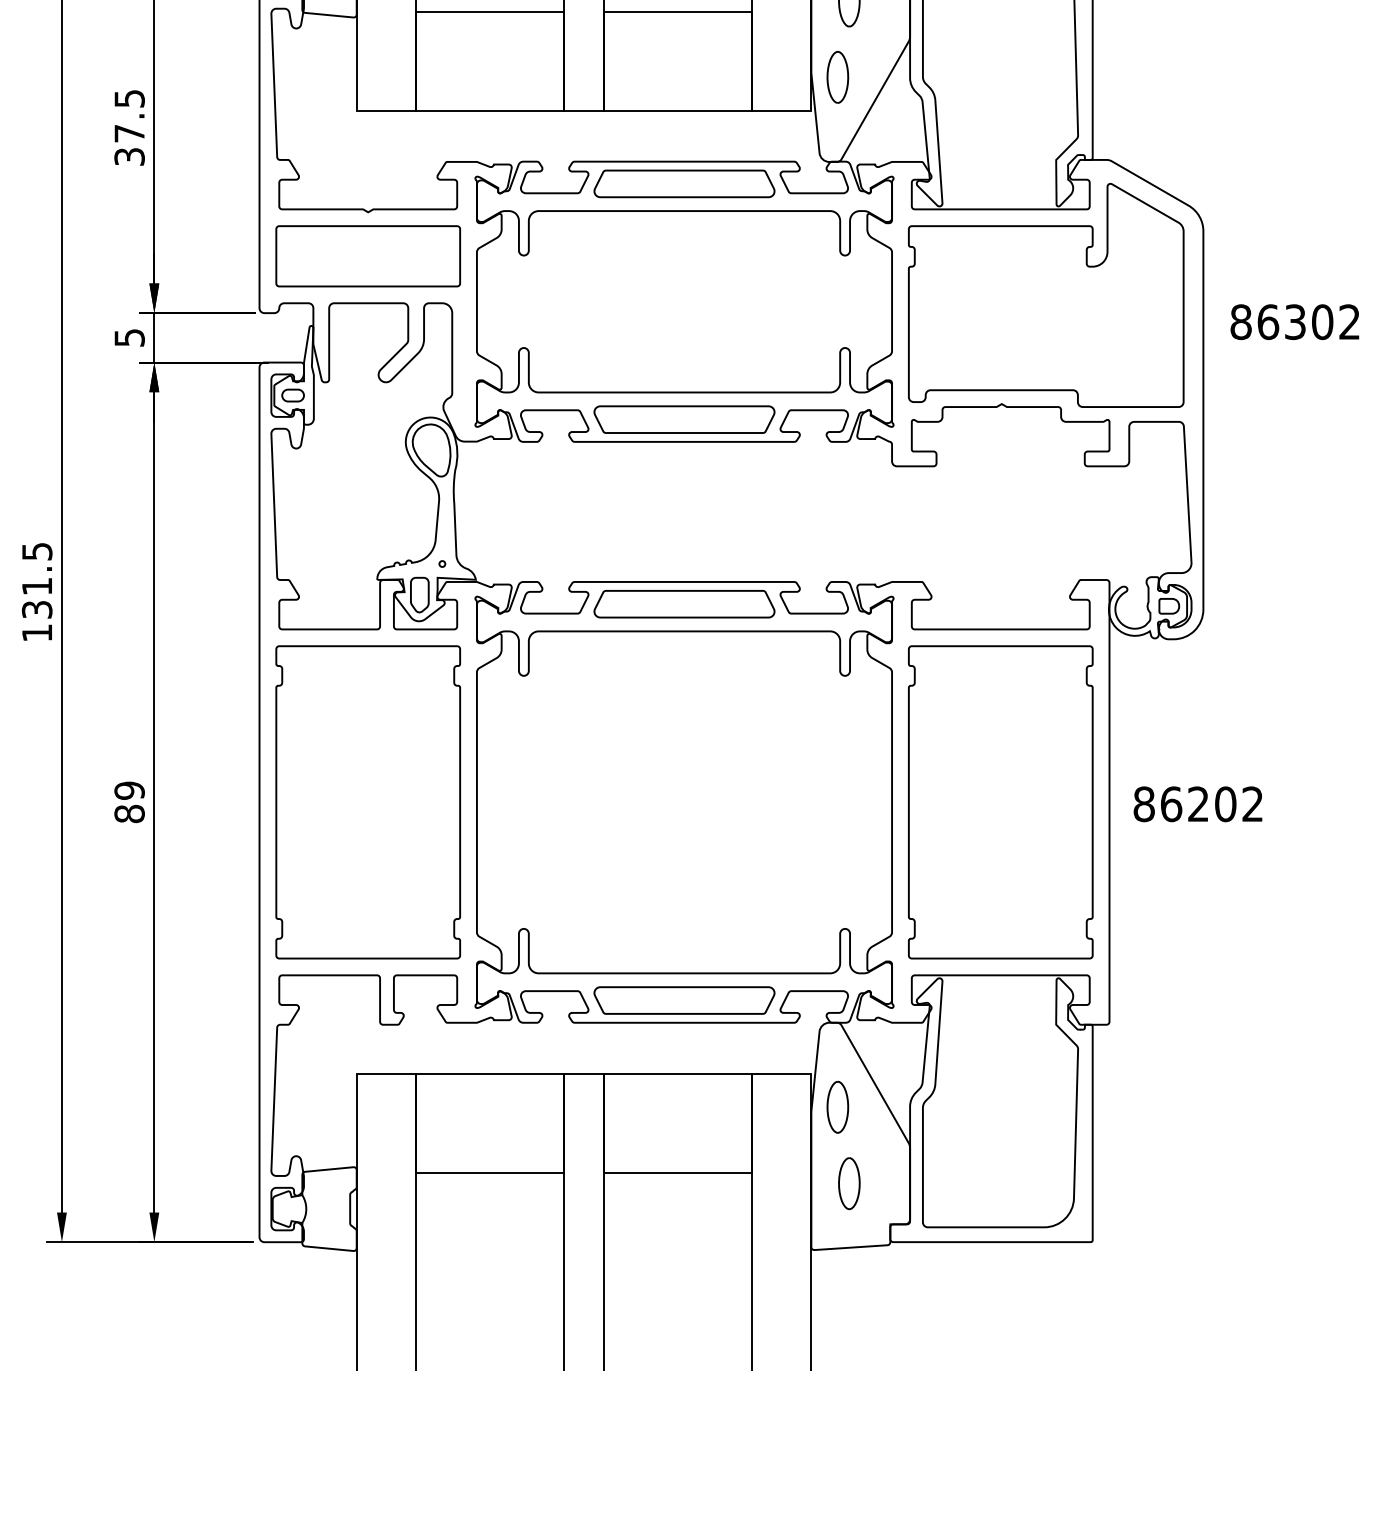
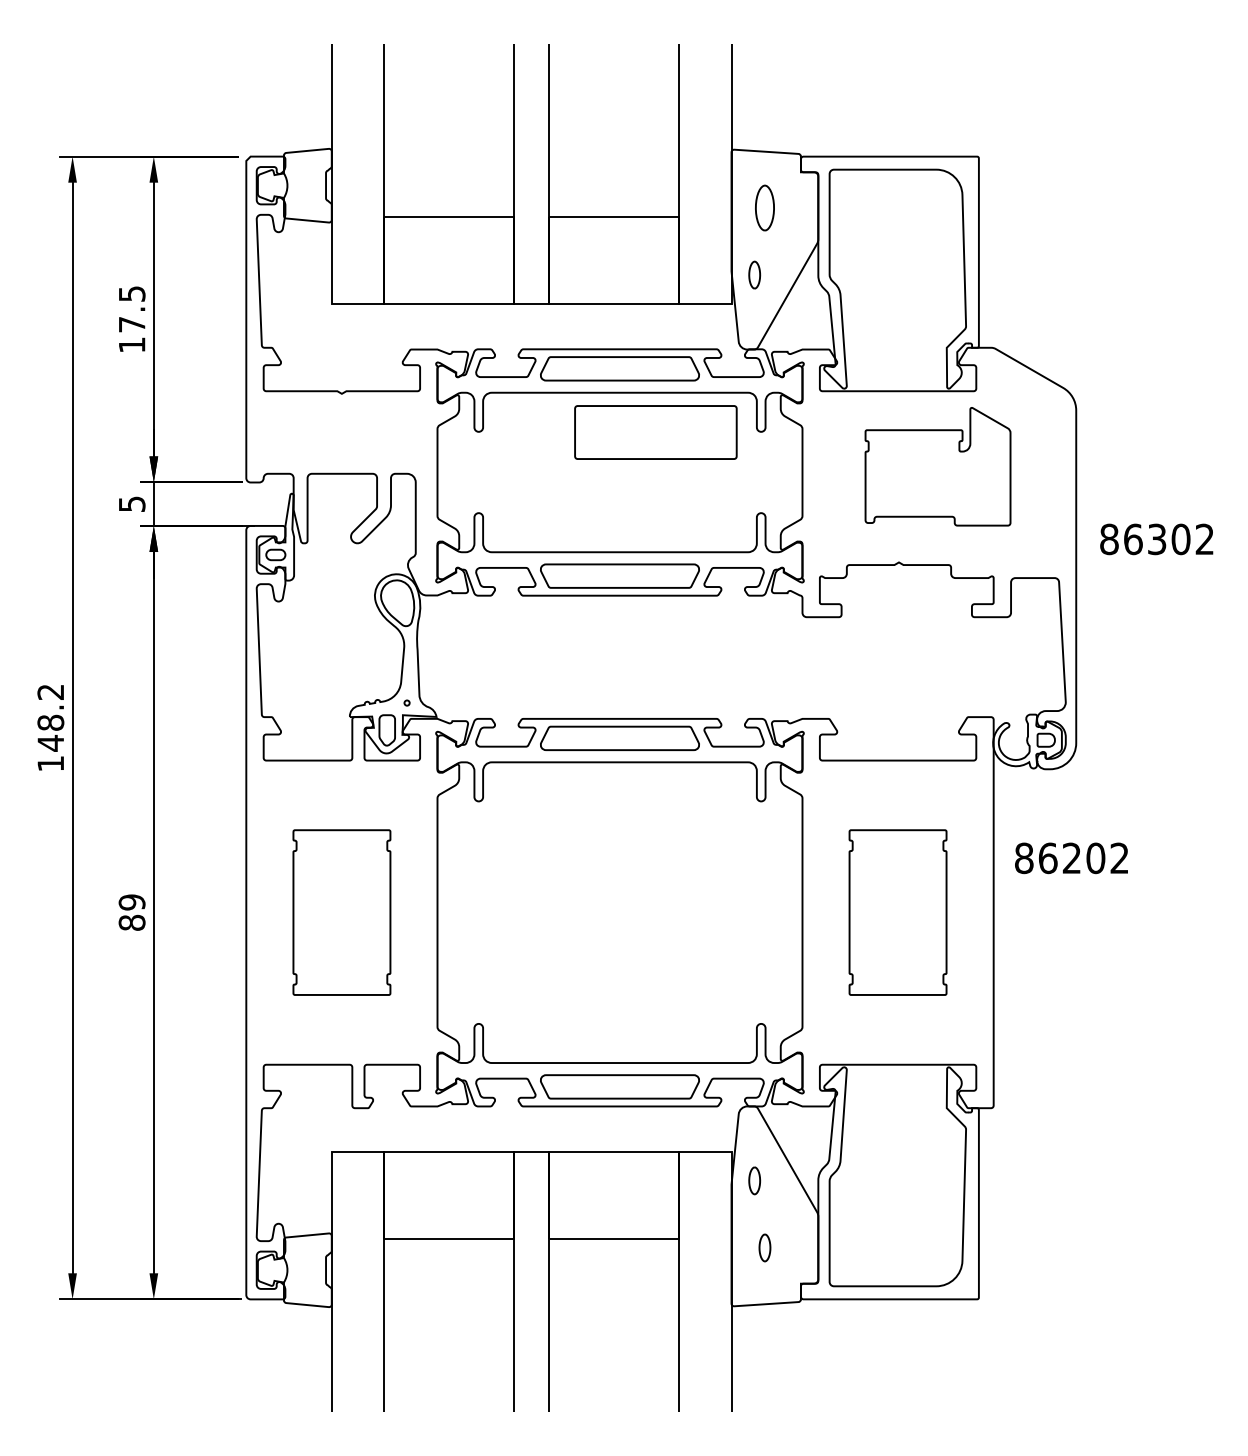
part: (837, 76) -> (754, 274), size x0.6
text: (128, 156) -> (131, 344), 37.5 -> 17.5
part: (367, 256) -> (655, 432), moved
part: (1045, 294) -> (937, 466), size x0.6
text: (1294, 322) -> (1156, 539), moved
text: (36, 580) -> (50, 717), 131.5 -> 148.2
part: (367, 802) -> (341, 912), size x0.6
part: (1000, 802) -> (897, 912), size x0.6
text: (1198, 804) -> (1071, 858), moved
part: (837, 1106) -> (754, 1180), size x0.6
part: (848, 1183) -> (764, 1247), size x0.6

